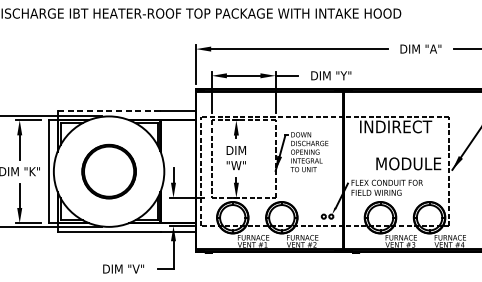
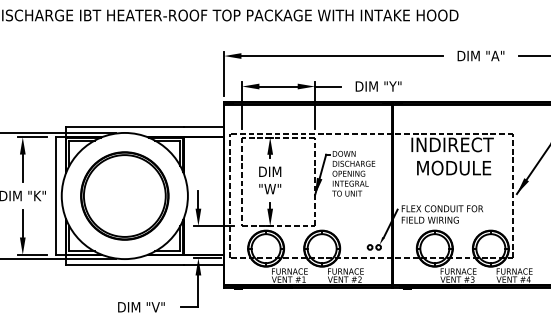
line: (108, 110) -> (124, 126), dashed -> solid
text: (409, 163) -> (454, 167), moved
part: (108, 171) -> (124, 195), size x1.43

